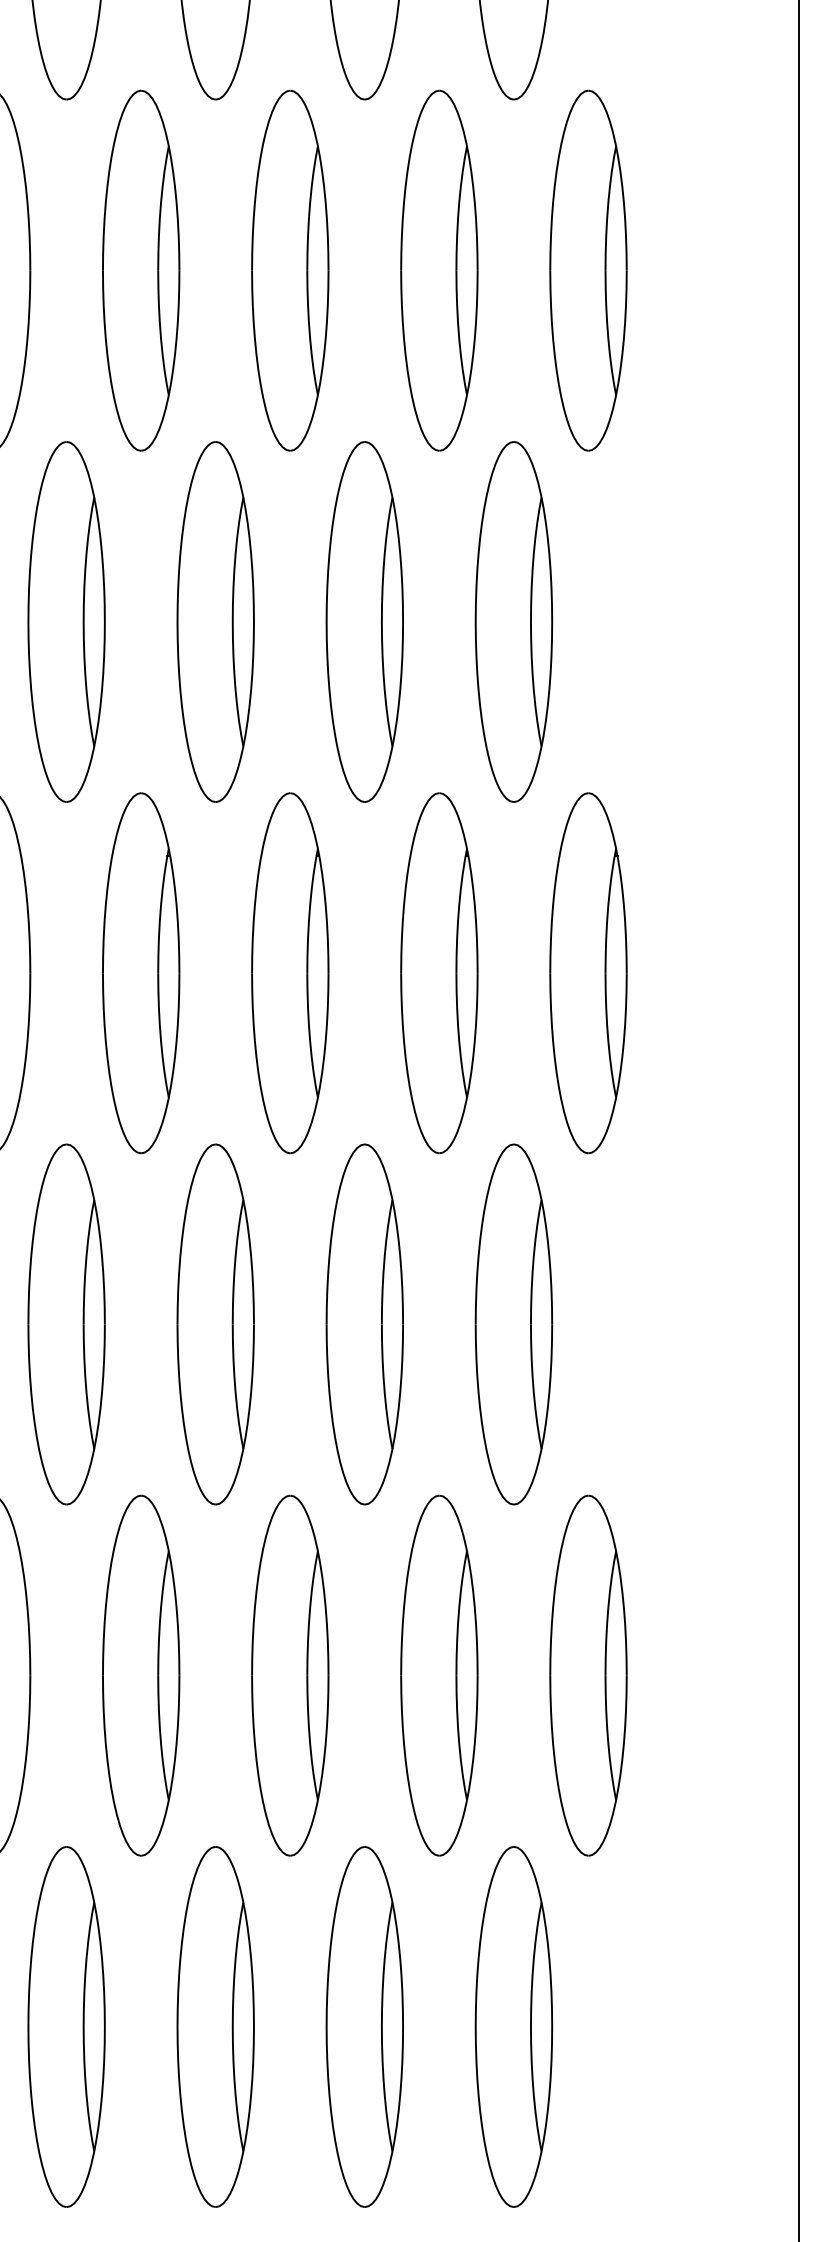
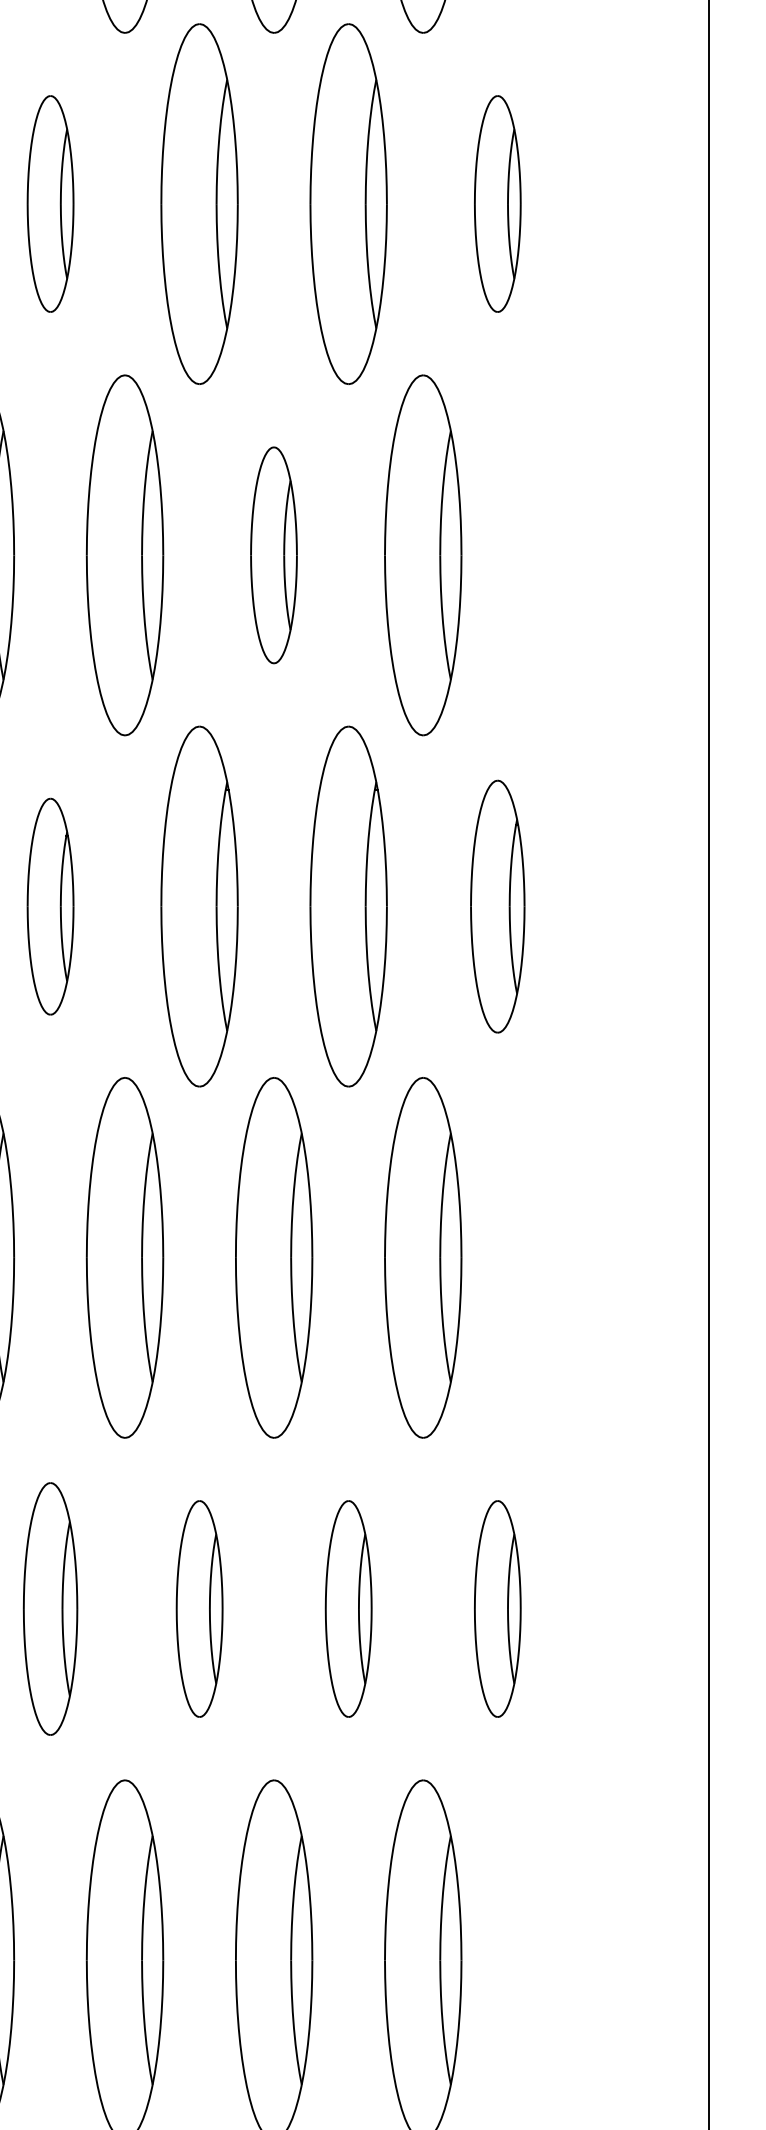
part: (141, 270) -> (50, 203), size x0.6
part: (588, 270) -> (497, 203), size x0.6
part: (364, 621) -> (273, 554), size x0.6
part: (141, 973) -> (50, 906), size x0.6
part: (588, 973) -> (497, 906), size x0.7
part: (141, 1675) -> (50, 1608), size x0.7
part: (290, 1675) -> (199, 1608), size x0.6
part: (439, 1675) -> (348, 1608), size x0.6
part: (588, 1675) -> (497, 1608), size x0.6

